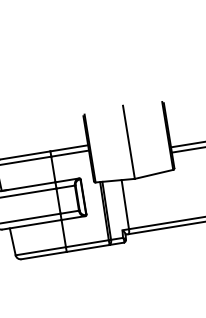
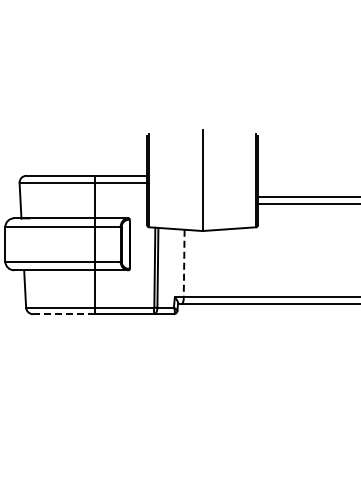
line: (125, 204) -> (184, 263), solid -> dashed
line: (43, 255) -> (63, 314), solid -> dashed

